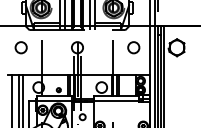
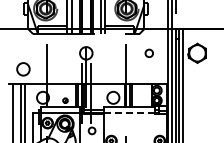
circle: (21, 47) -> (23, 69), moved
circle: (134, 47) -> (149, 53), size x0.6
line: (116, 101) -> (129, 113), solid -> dashed

